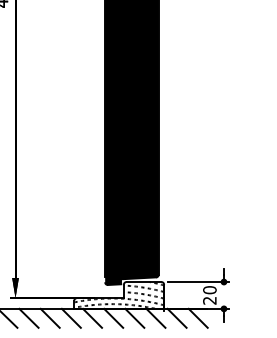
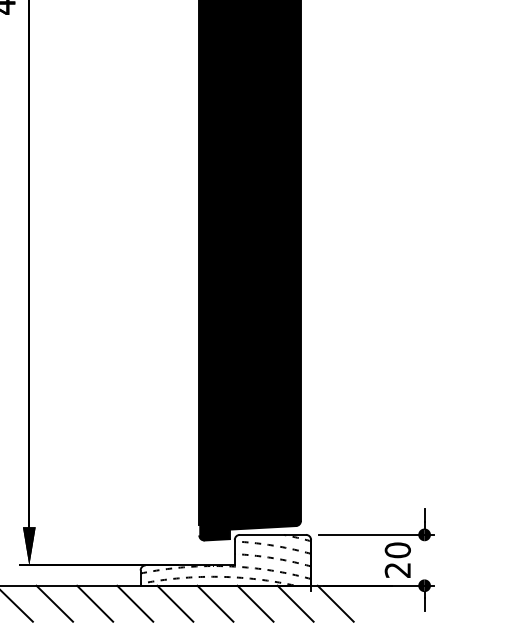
line: (197, 317) -> (374, 602), removed

